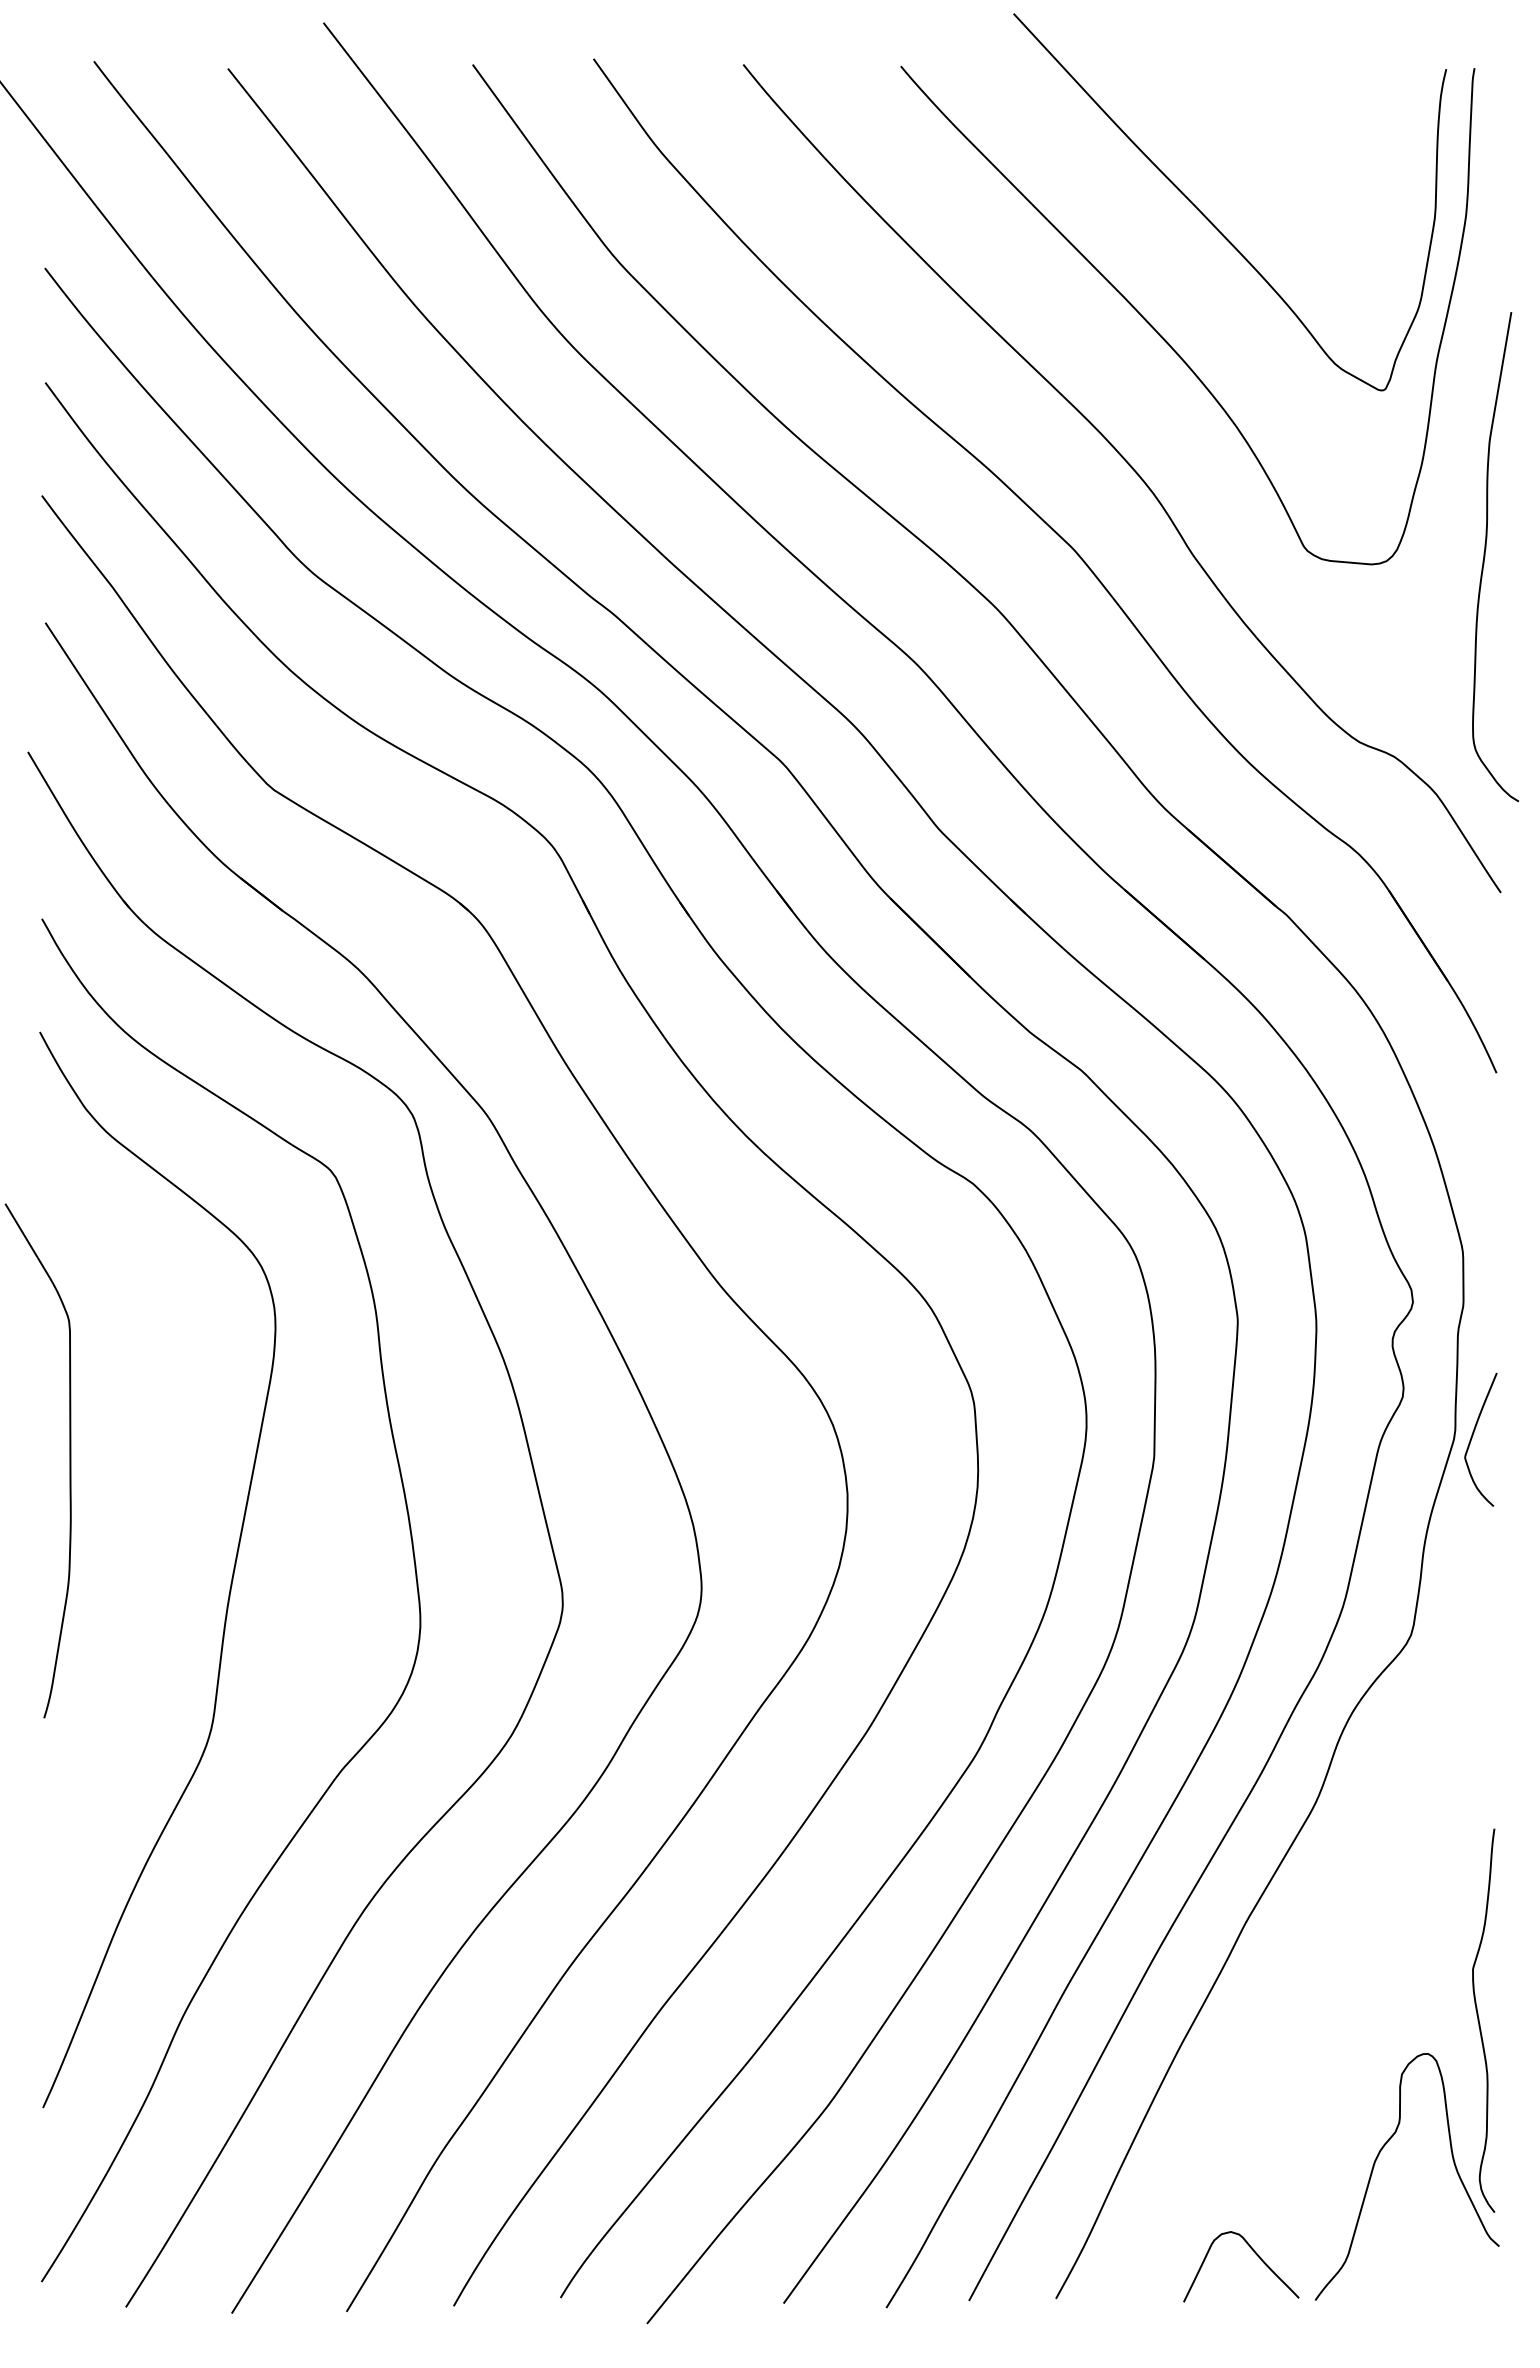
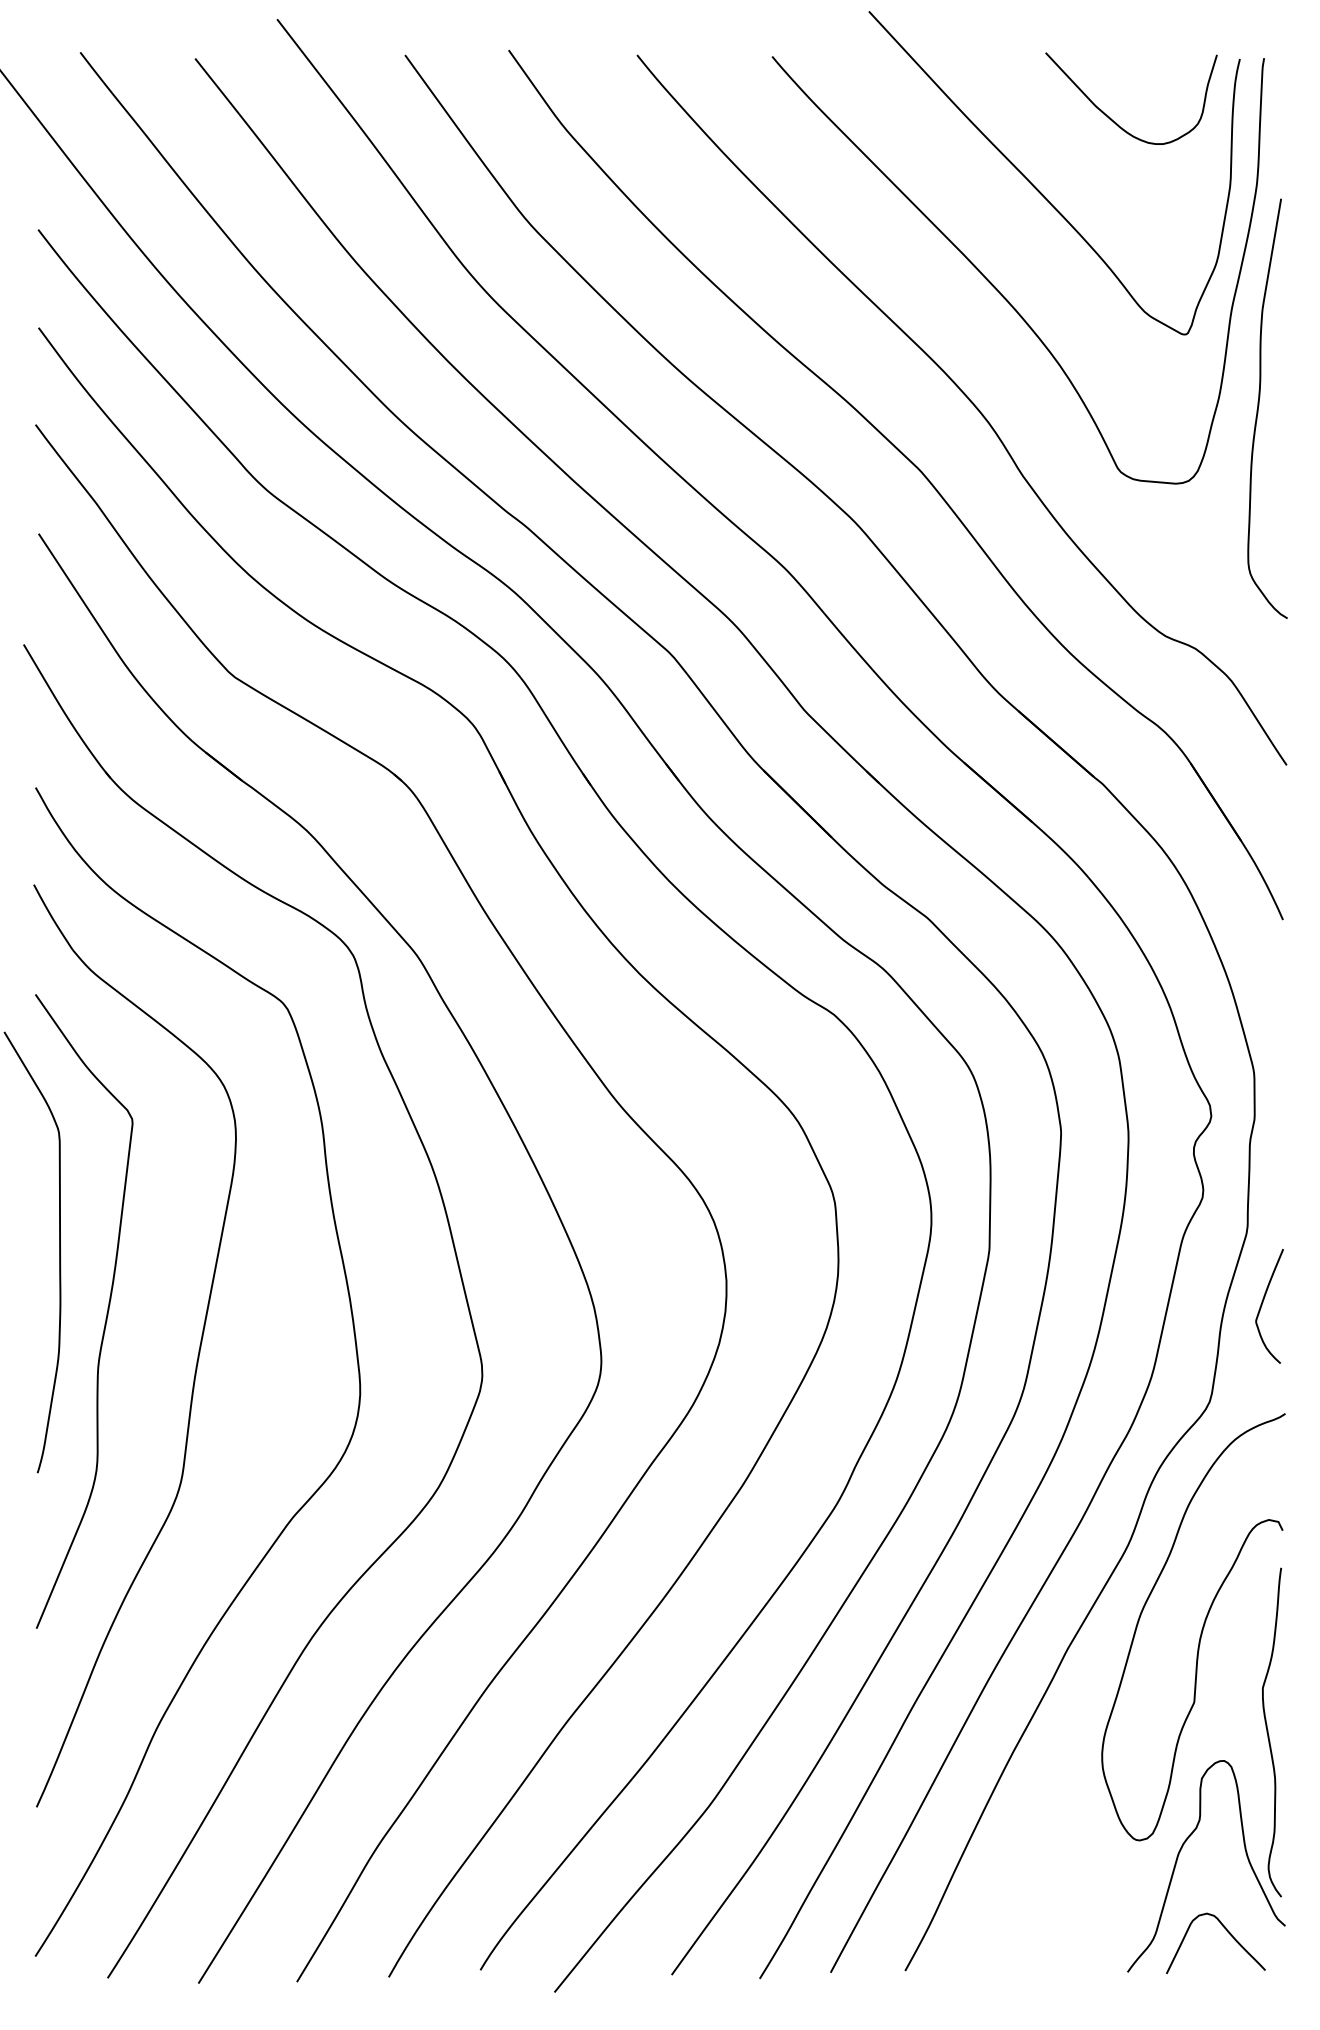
curve: (1296, 138) -> (1111, 118), added
curve: (1485, 557) -> (1258, 409), moved
curve: (1473, 1435) -> (1263, 1302), moved
curve: (124, 1532) -> (106, 1313), added
curve: (1401, 1901) -> (1201, 1630), added
curve: (1255, 2254) -> (1228, 1932), moved

